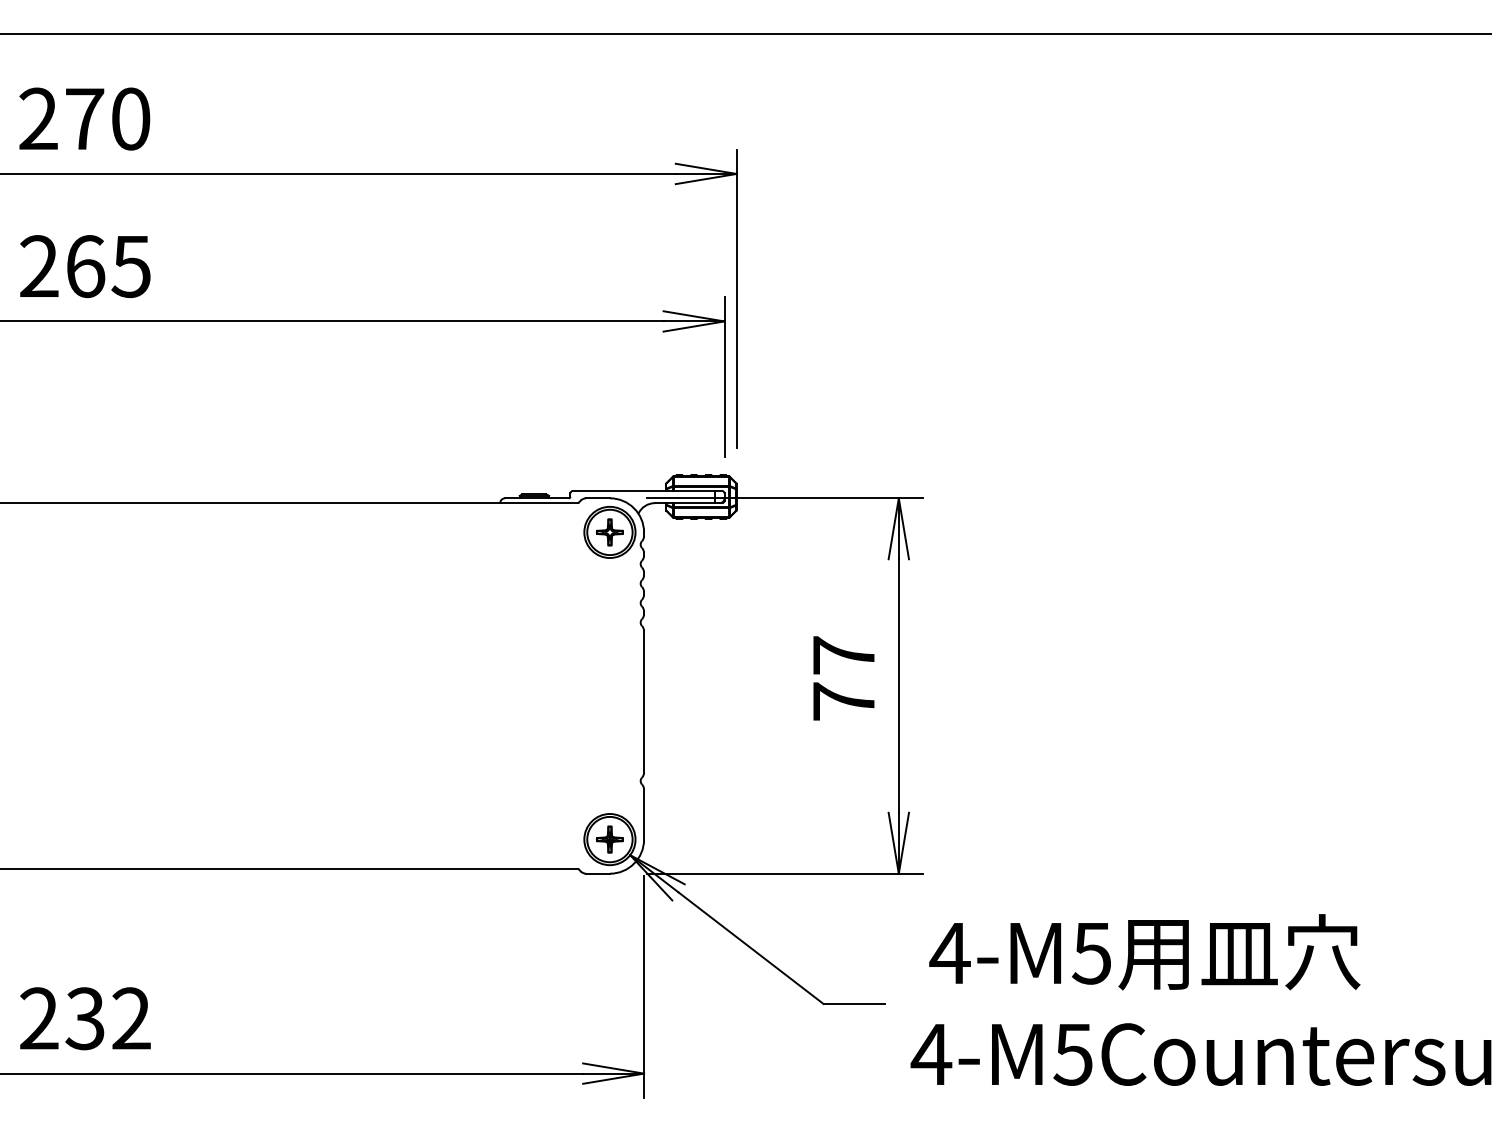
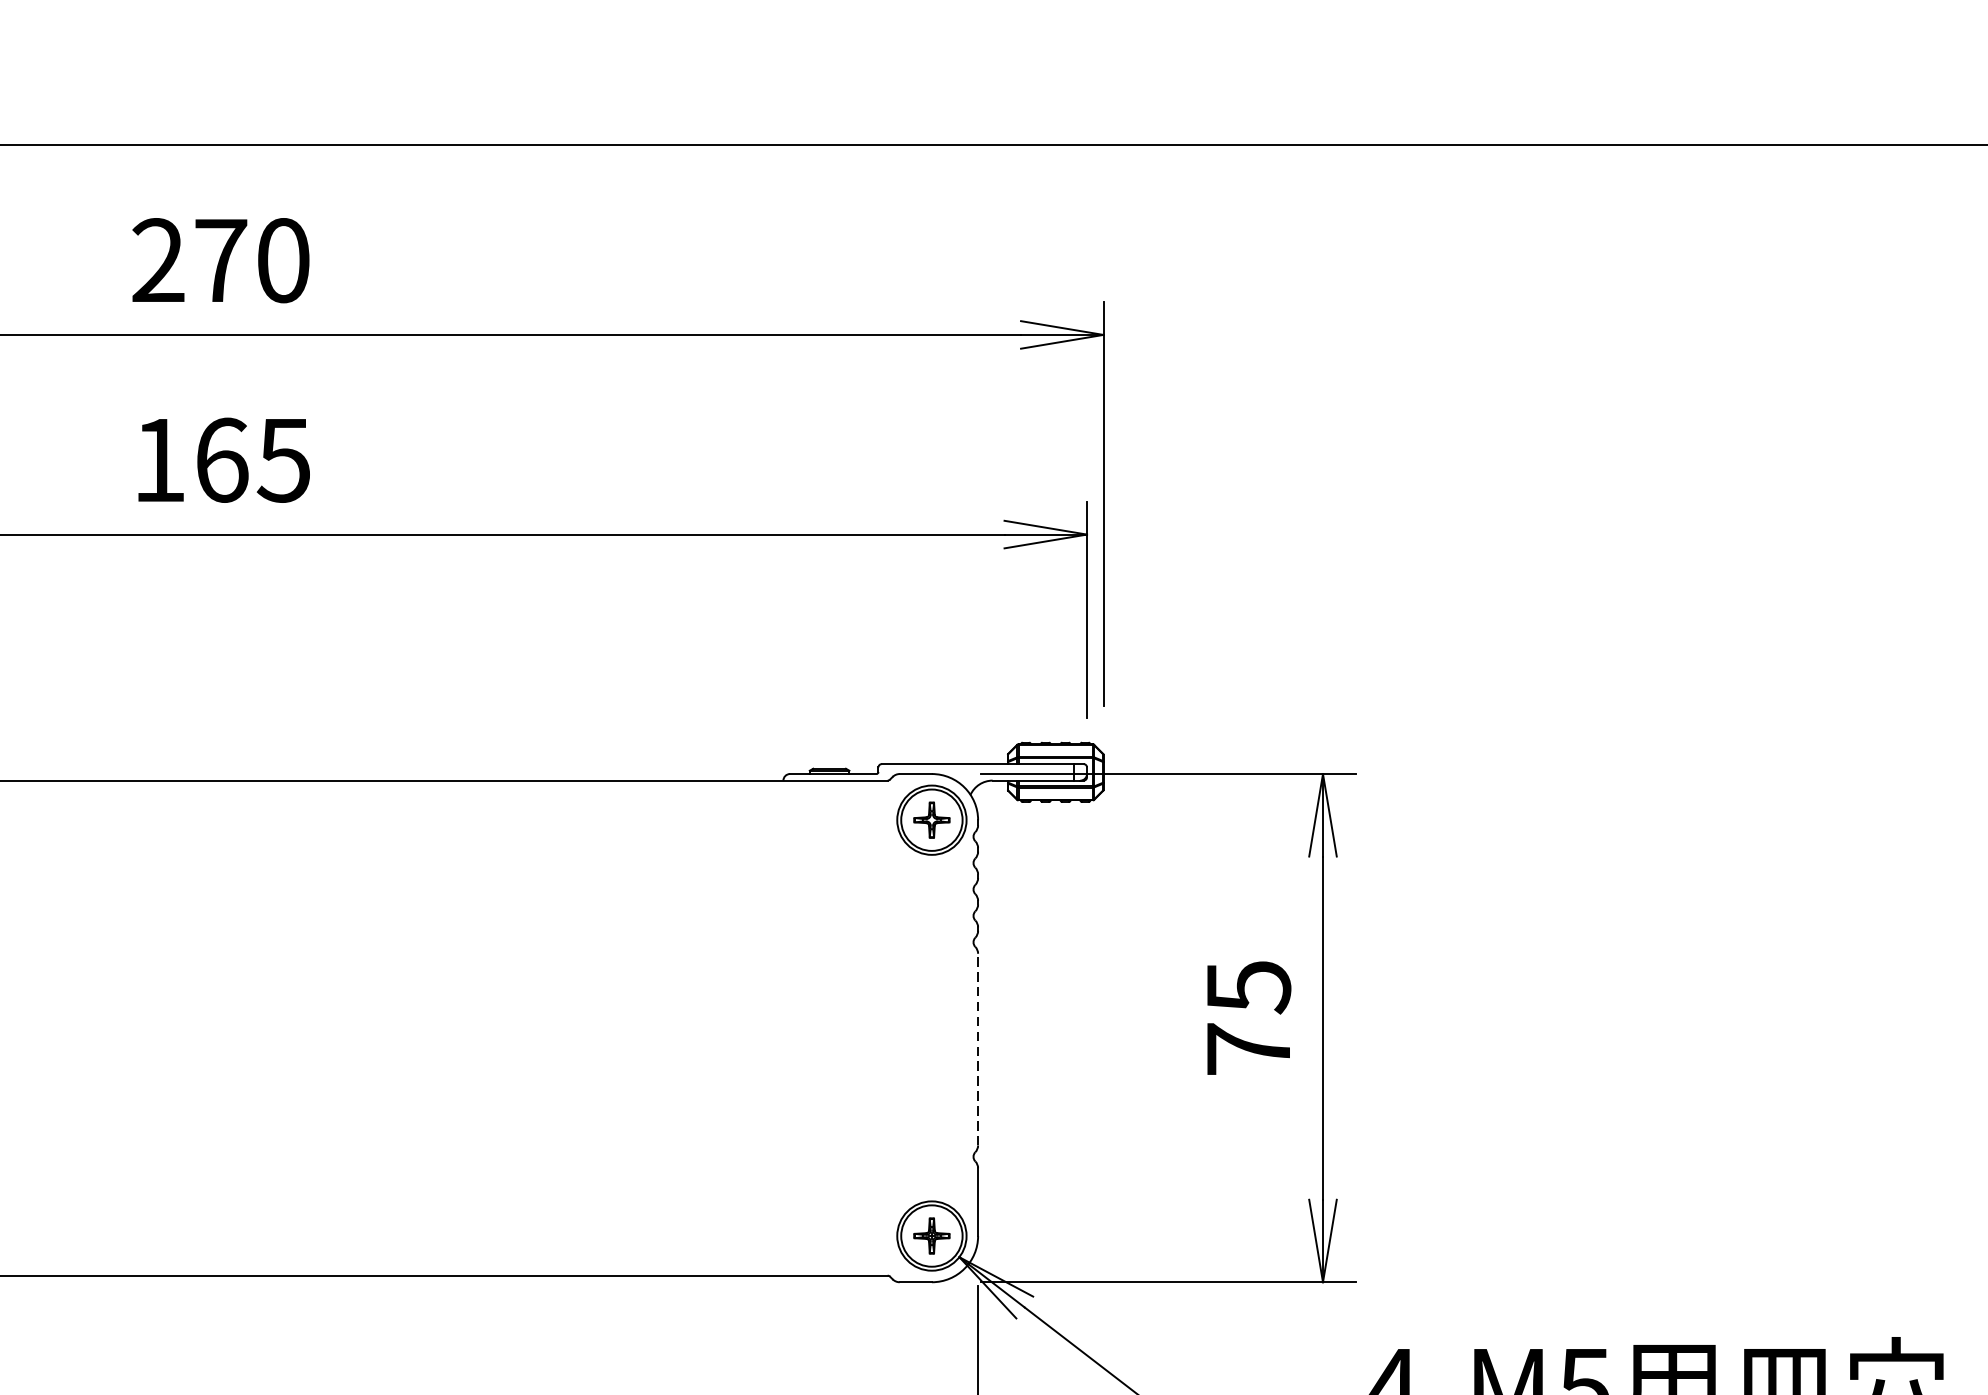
text: (39, 265) -> (159, 458), 265 -> 165
text: (844, 655) -> (1249, 986), 77 -> 75
line: (644, 701) -> (978, 1049), solid -> dashed

